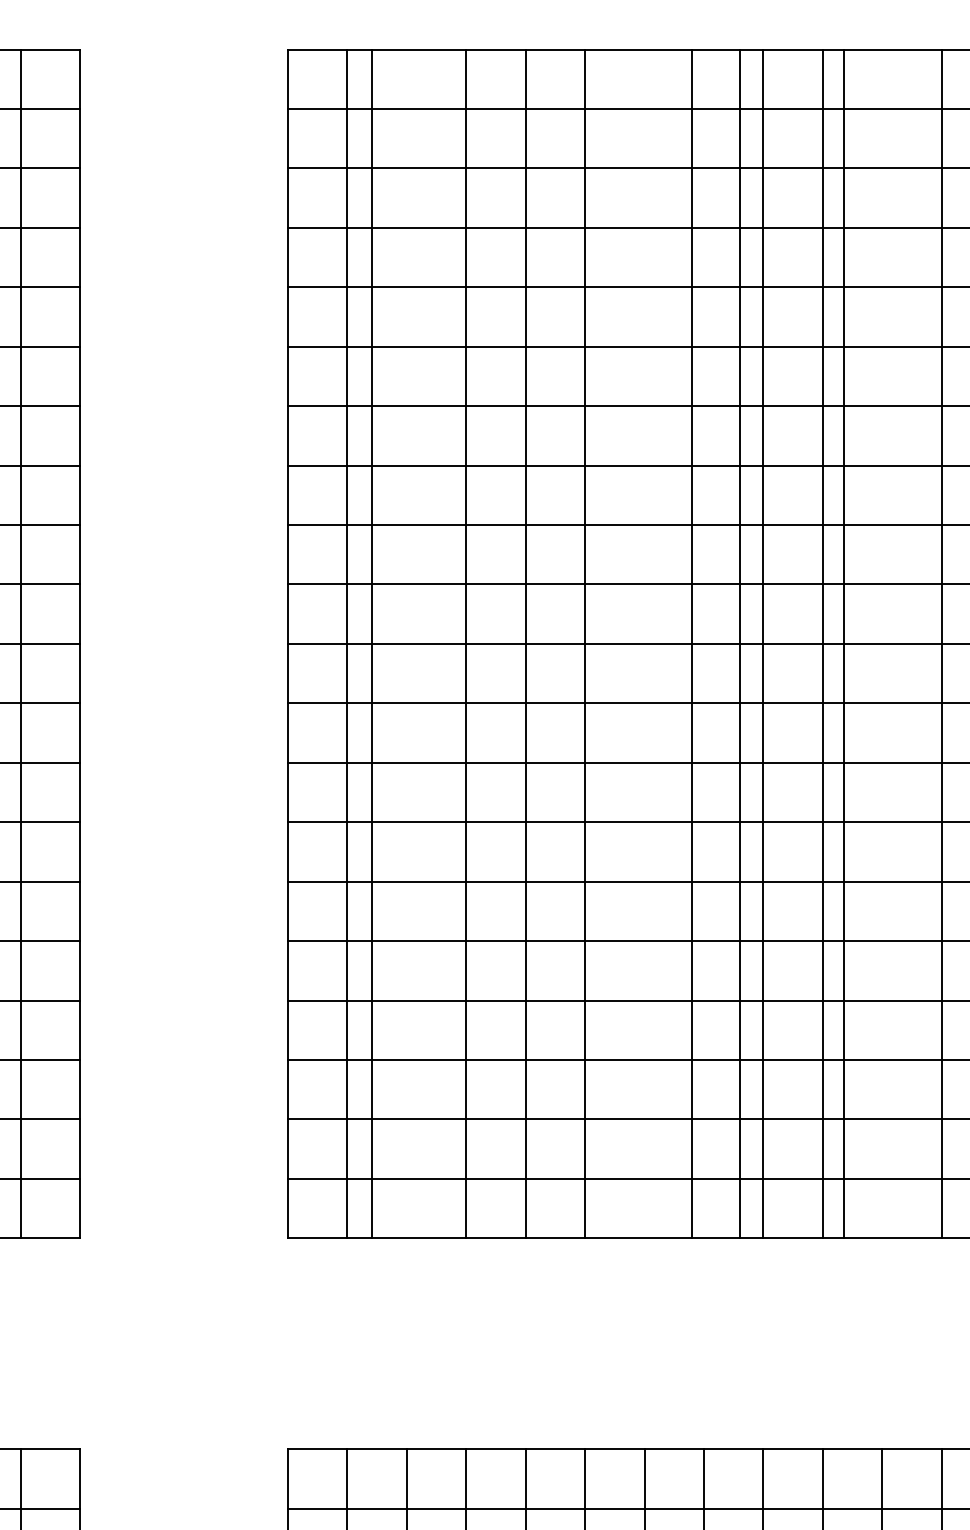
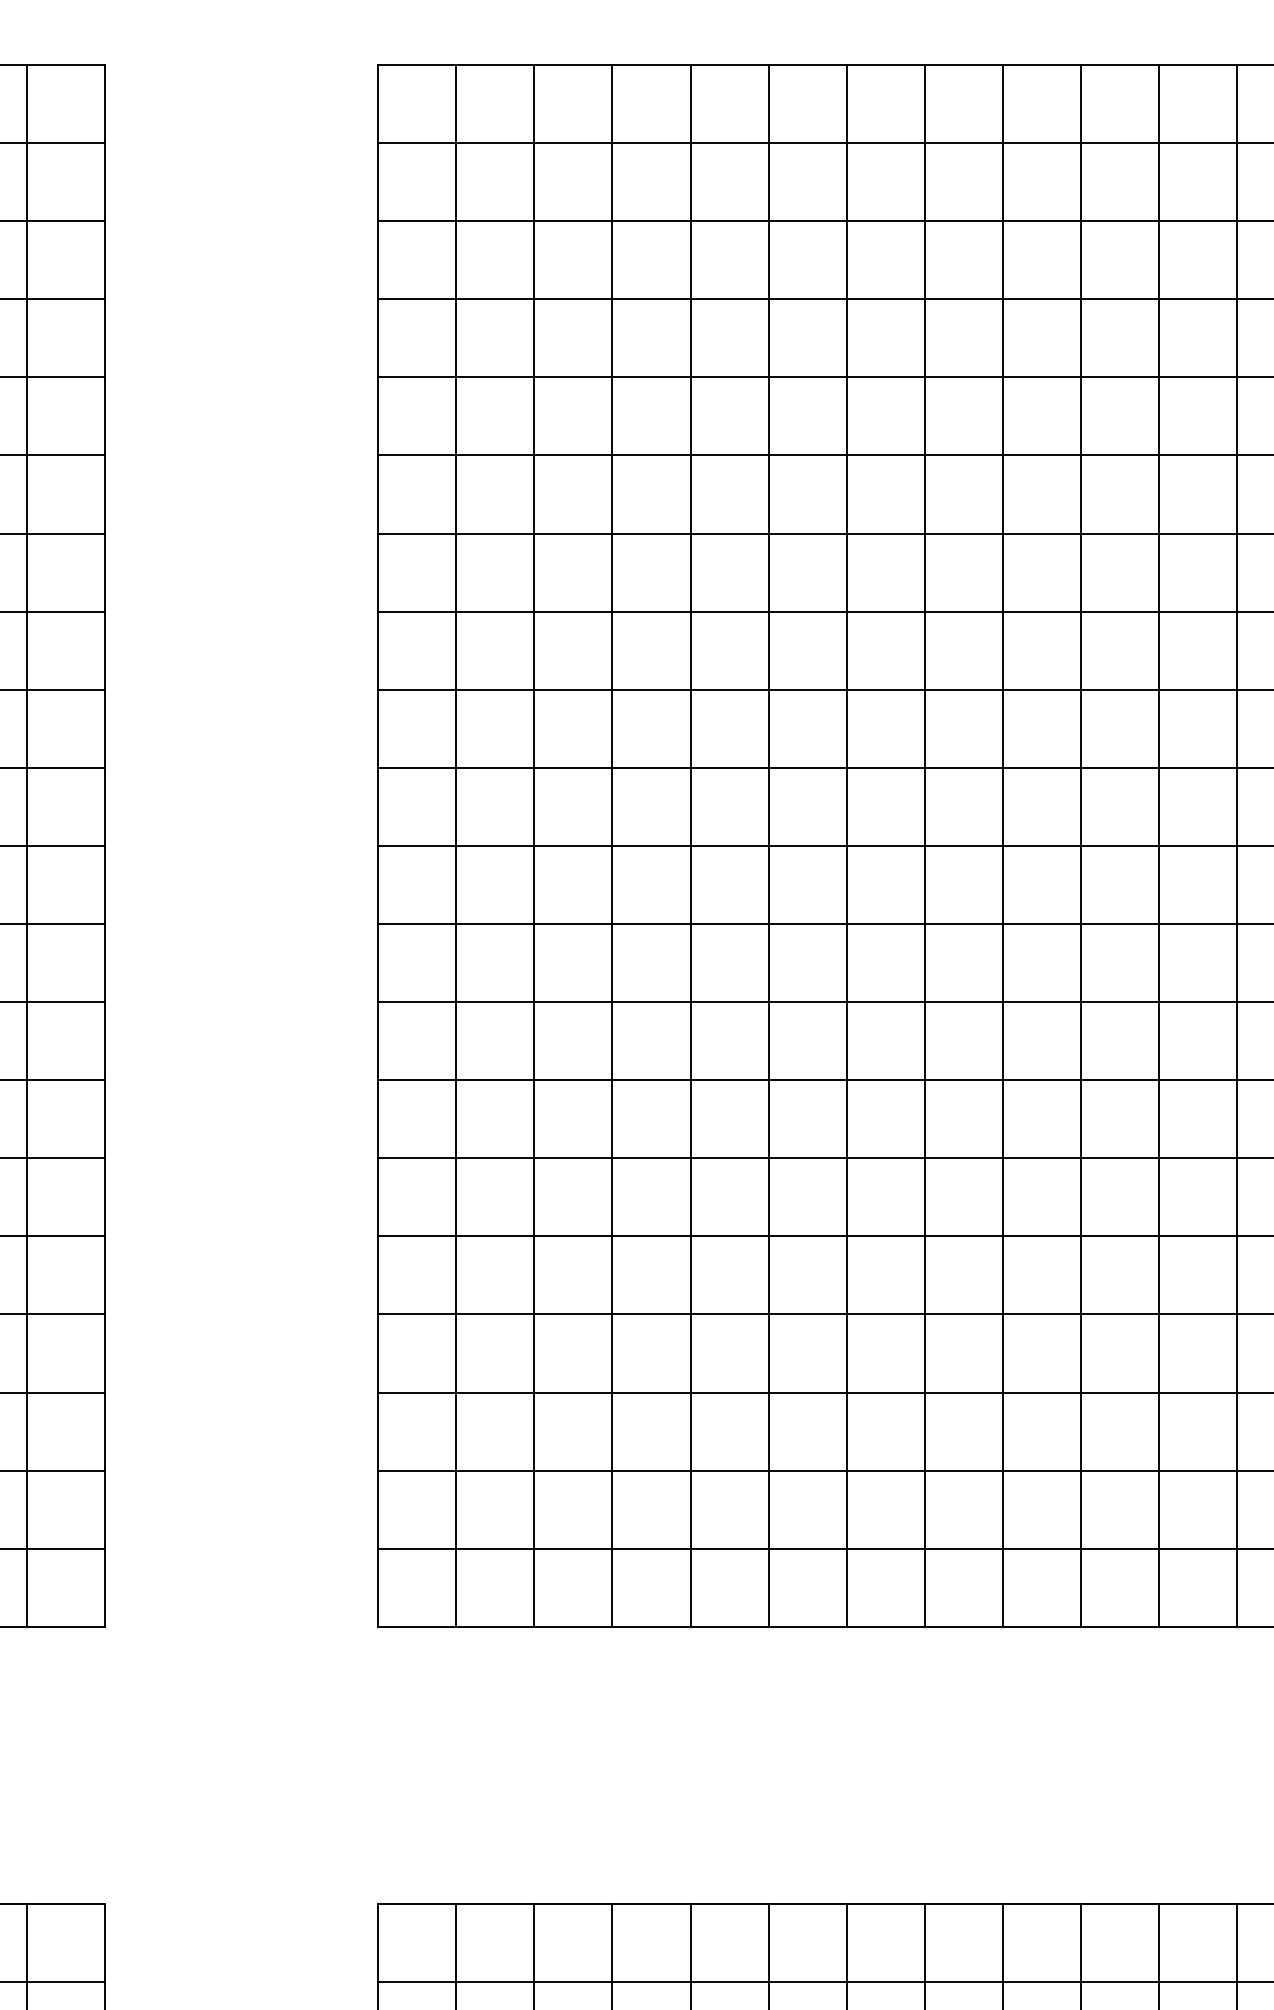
line: (371, 643) -> (534, 845), moved
line: (691, 643) -> (846, 845), moved
line: (739, 643) -> (924, 845), moved
line: (844, 643) -> (1159, 845), moved

